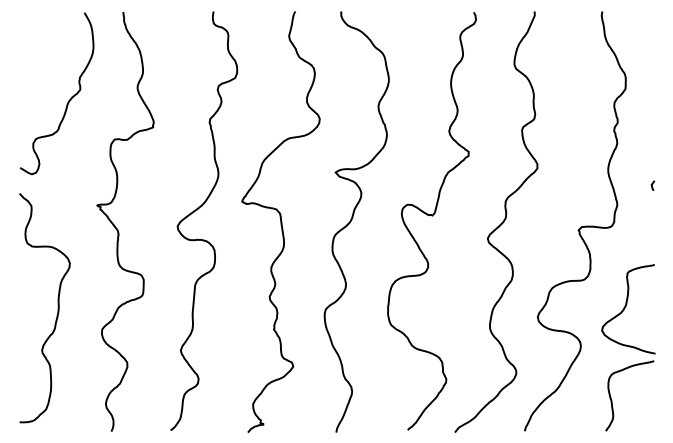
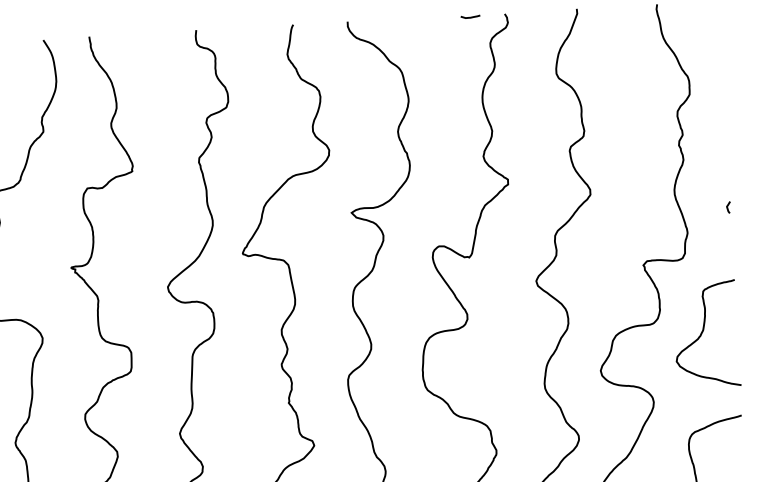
curve: (445, 12) -> (471, 15), added
curve: (625, 308) -> (702, 333), moved

